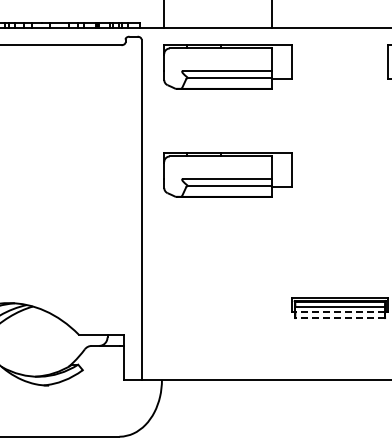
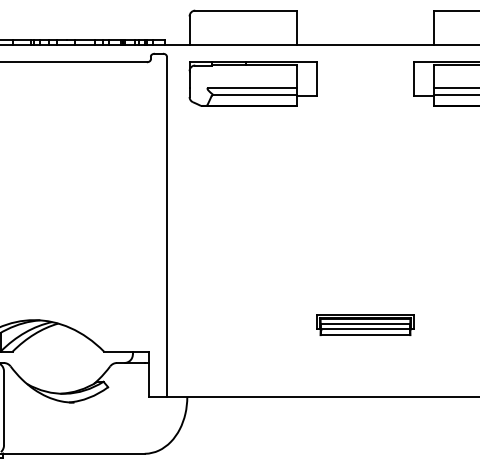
part: (227, 174) -> (252, 191), removed
line: (340, 312) -> (365, 329), dashed -> solid
line: (340, 318) -> (365, 335), dashed -> solid

